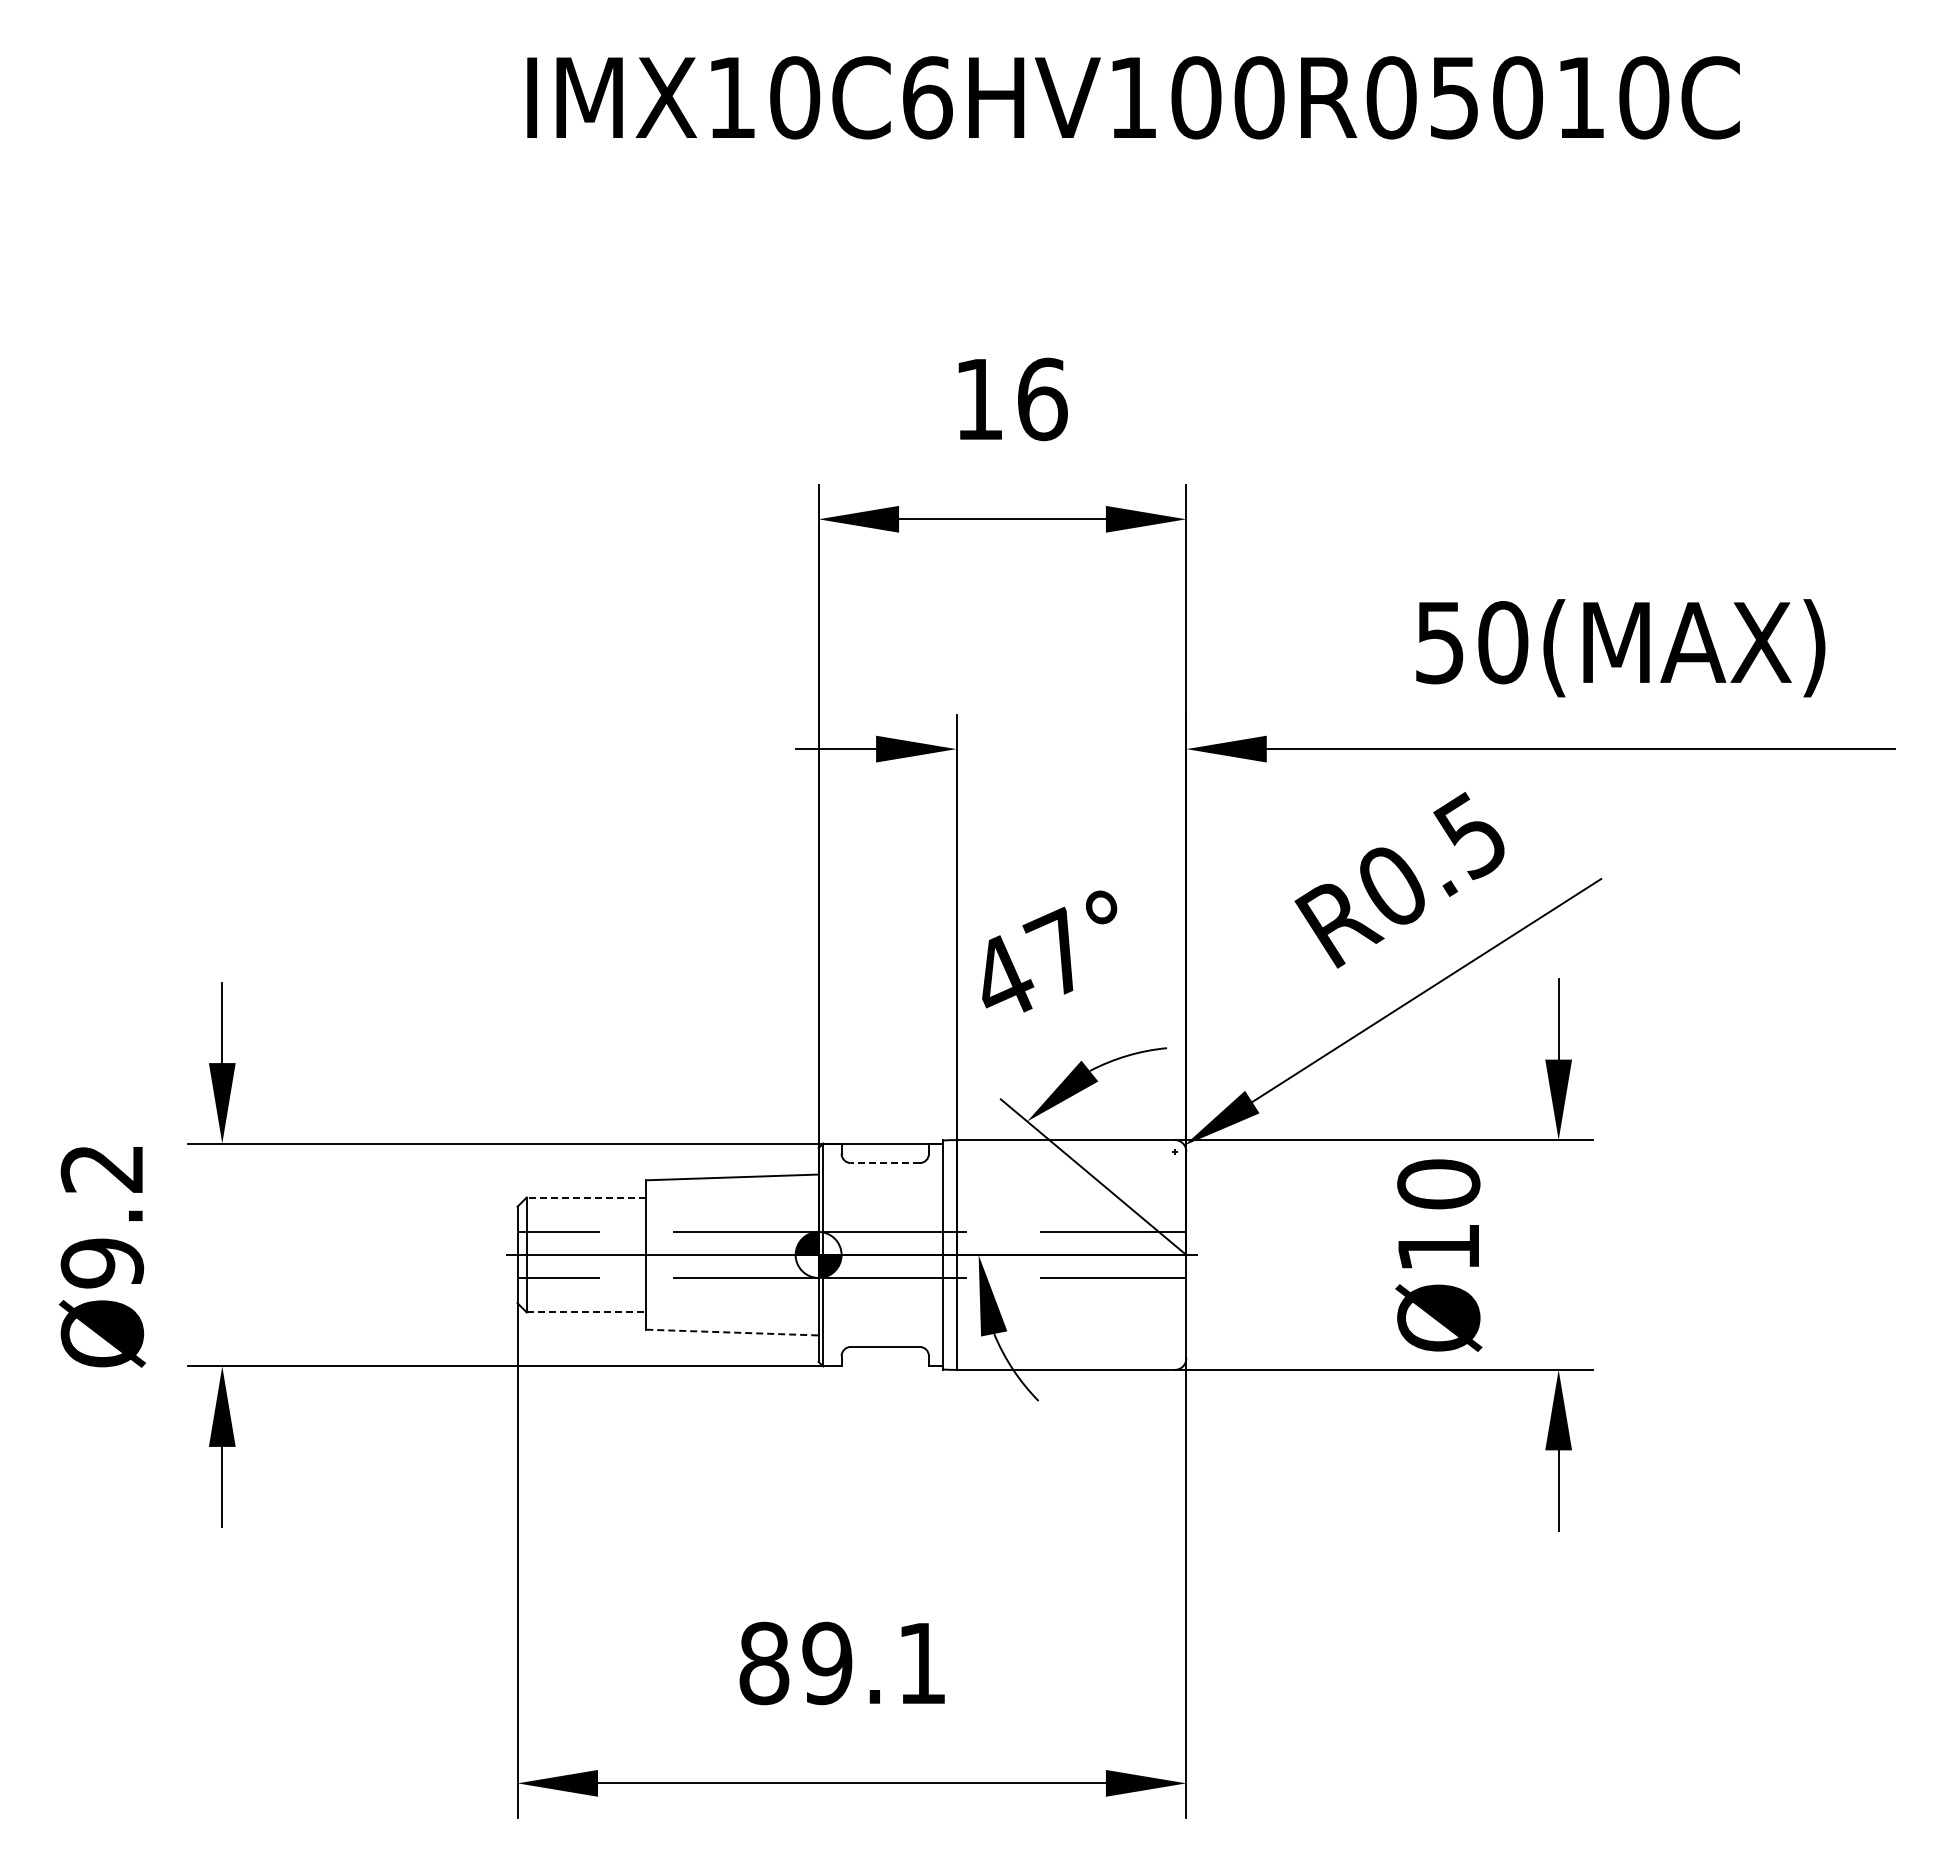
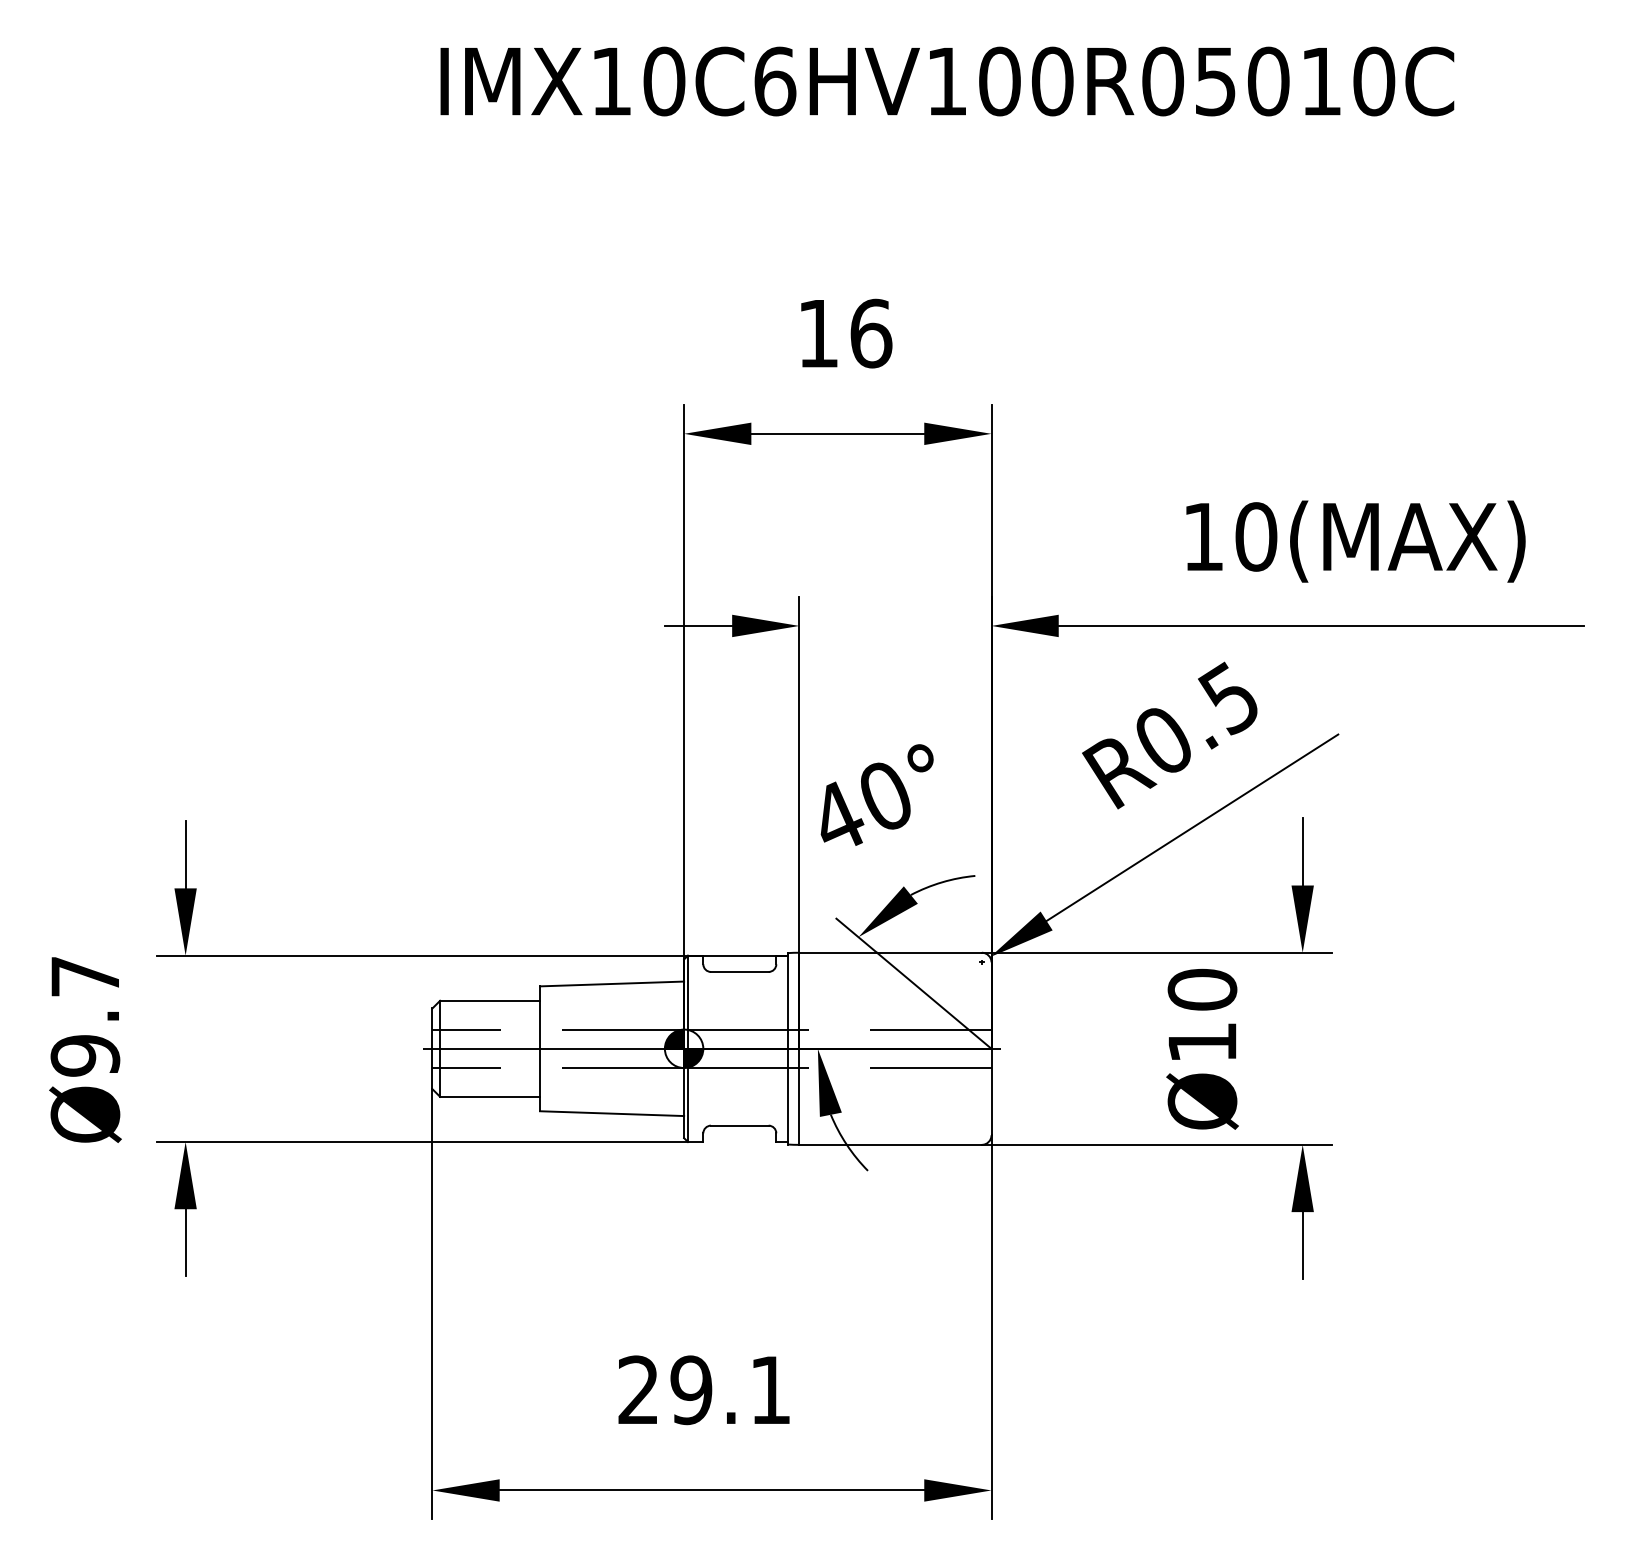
text: (1439, 643) -> (1203, 537), 50(MAX) -> 10(MAX)
text: (1055, 950) -> (882, 794), 47° -> 40°
line: (884, 1163) -> (739, 972), dashed -> solid
text: (101, 1168) -> (84, 976), Ø9.2 -> Ø9.7
line: (586, 1197) -> (490, 1000), dashed -> solid
line: (586, 1312) -> (490, 1096), dashed -> solid
line: (732, 1332) -> (612, 1113), dashed -> solid
text: (764, 1663) -> (638, 1390), 89.1 -> 29.1

